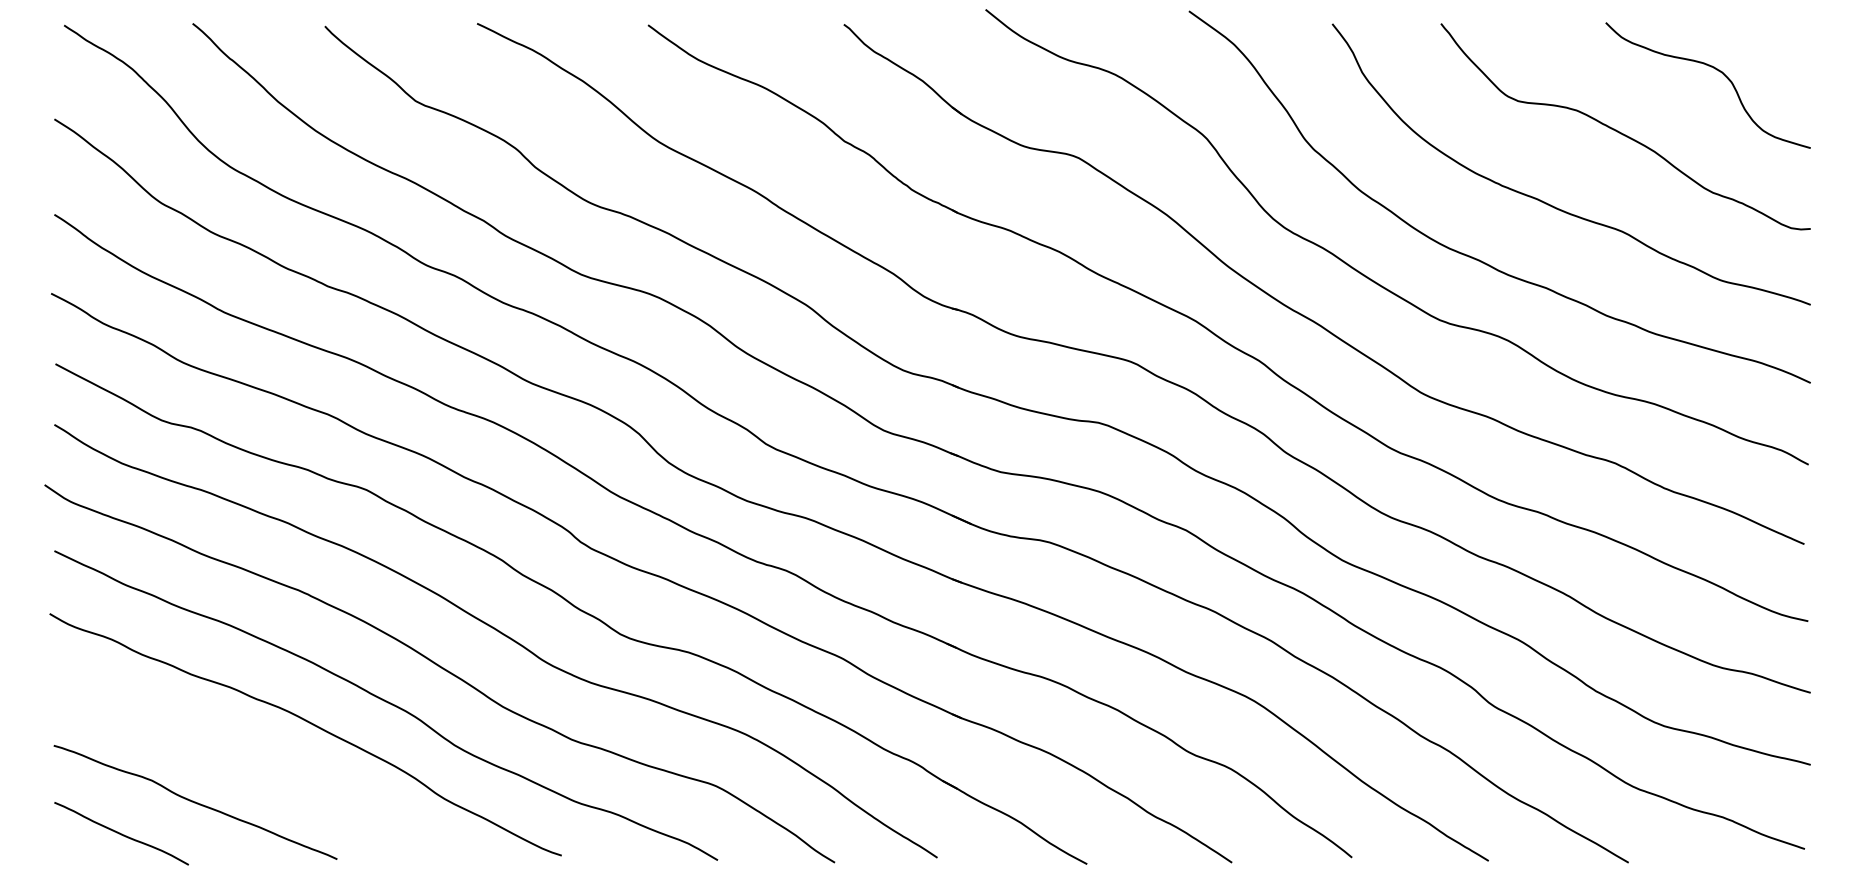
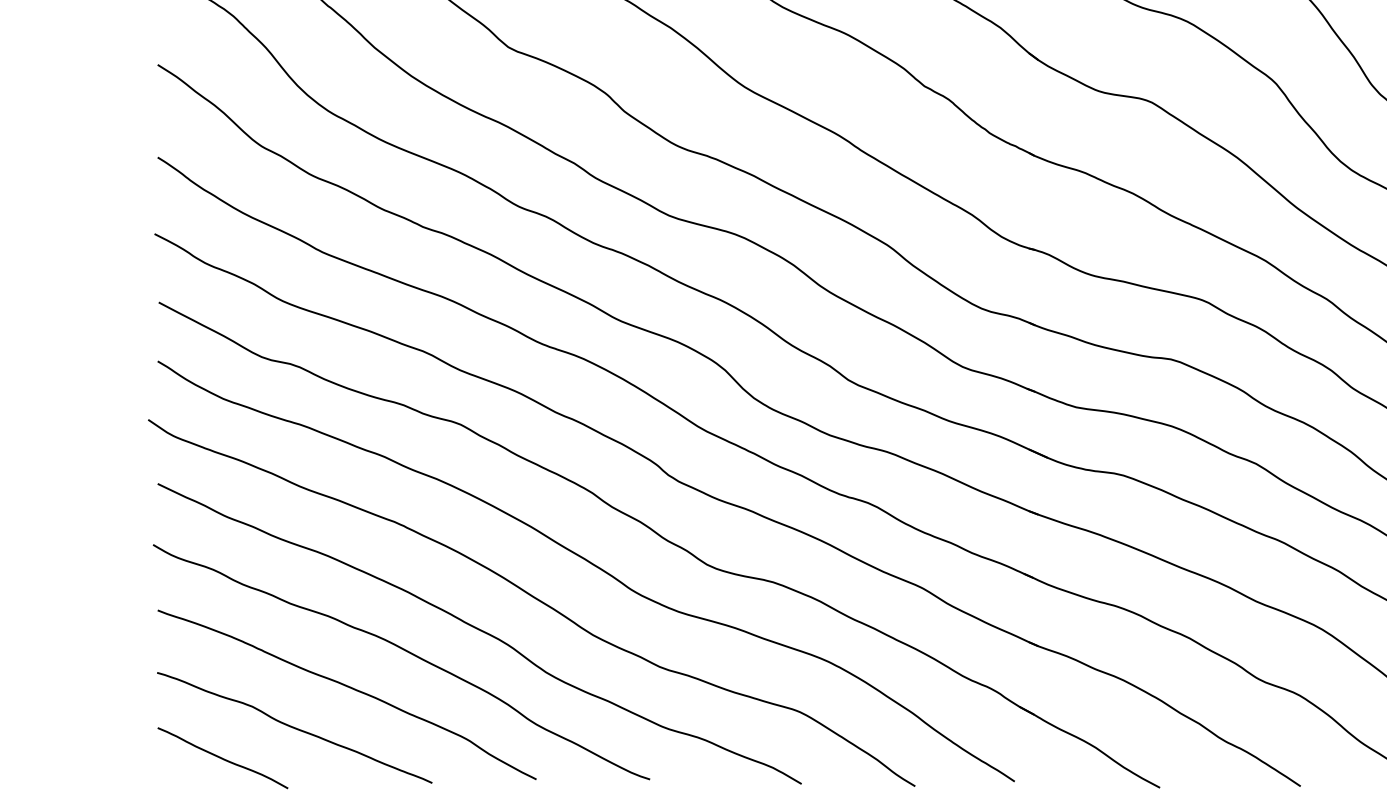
curve: (253, 762) -> (350, 689), added

